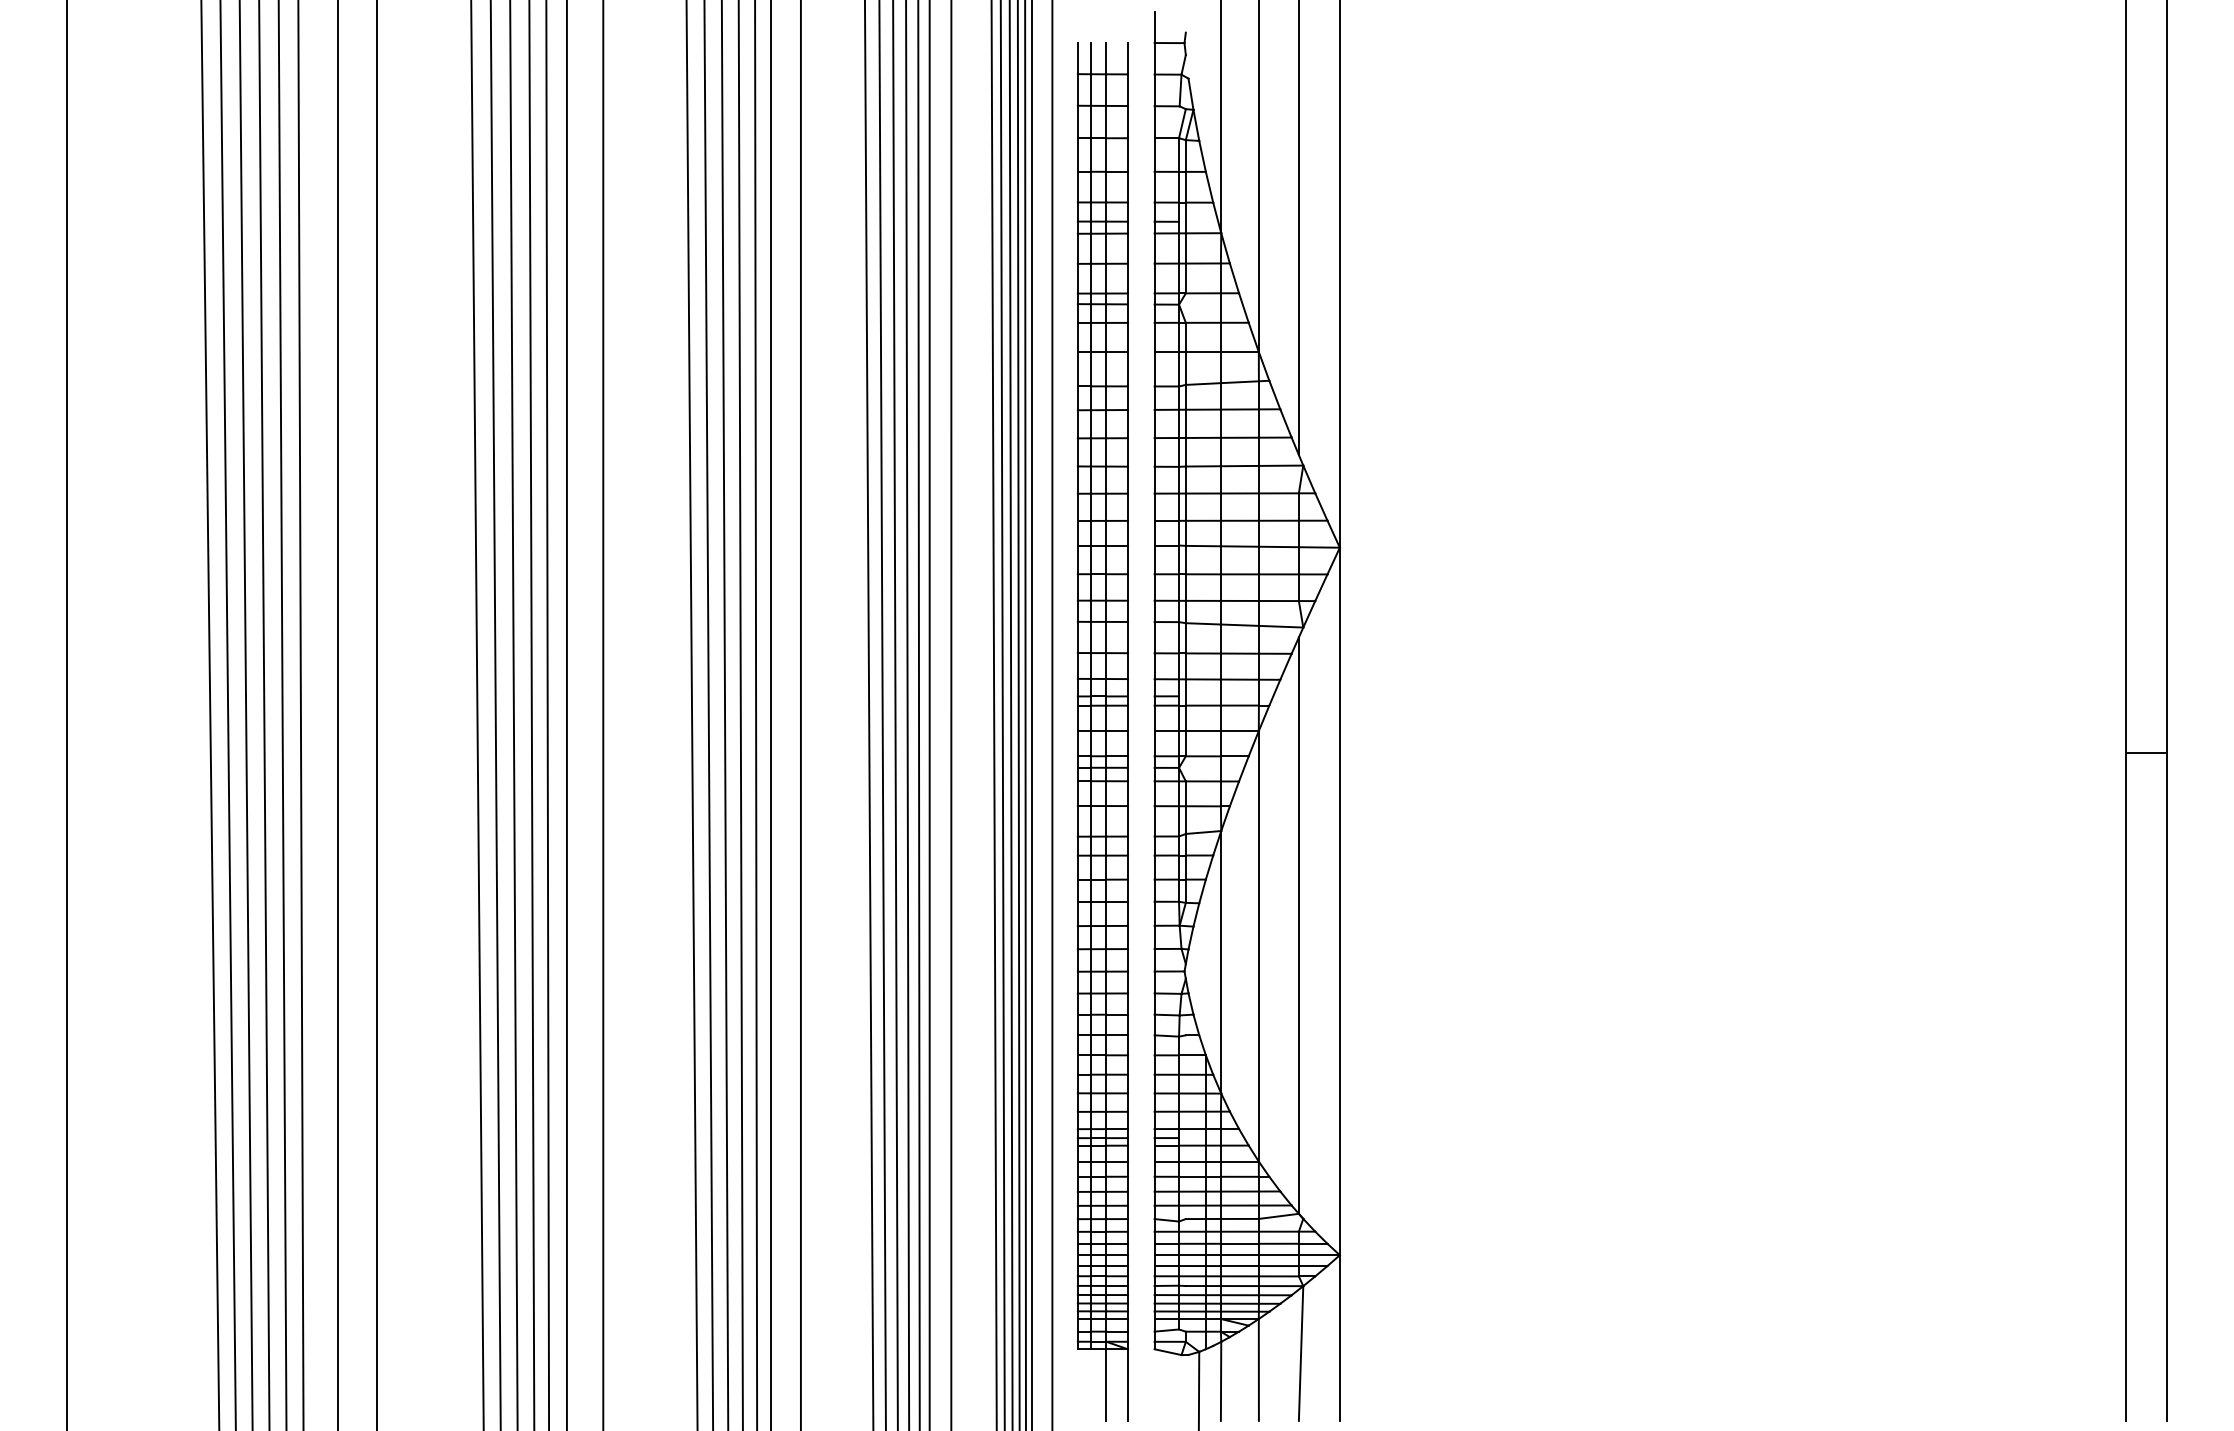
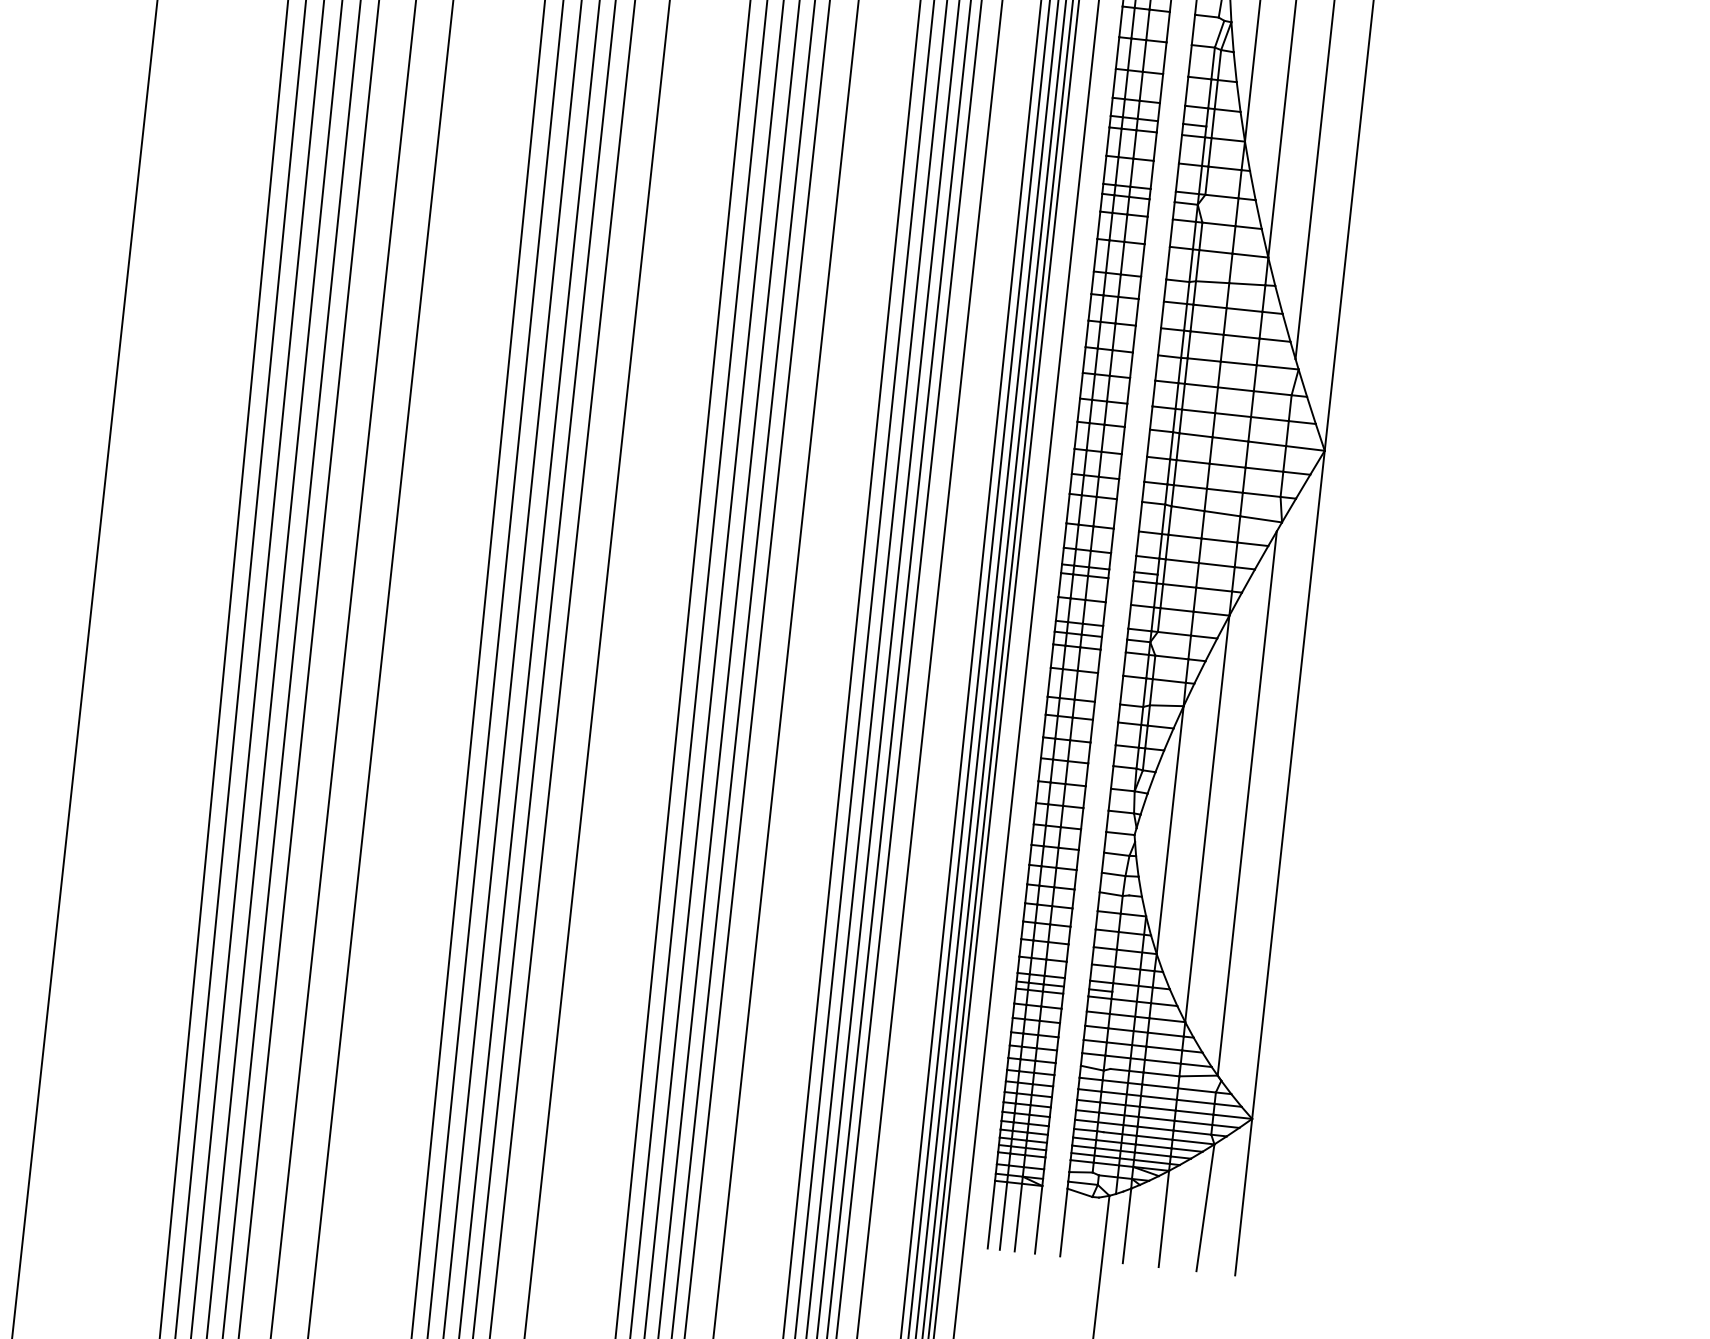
line: (1077, 1384) -> (991, 1214), added
line: (1090, 1384) -> (1003, 1215), added
line: (1154, 1384) -> (1063, 1221), added

